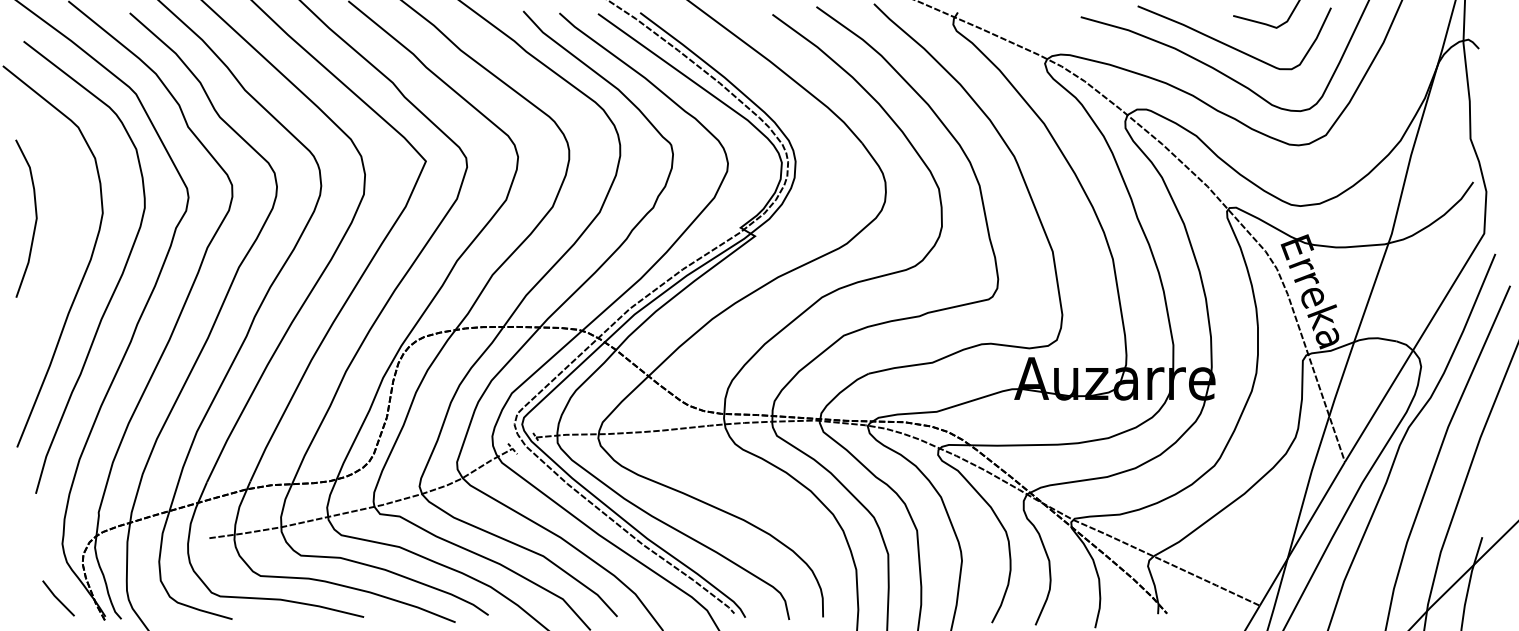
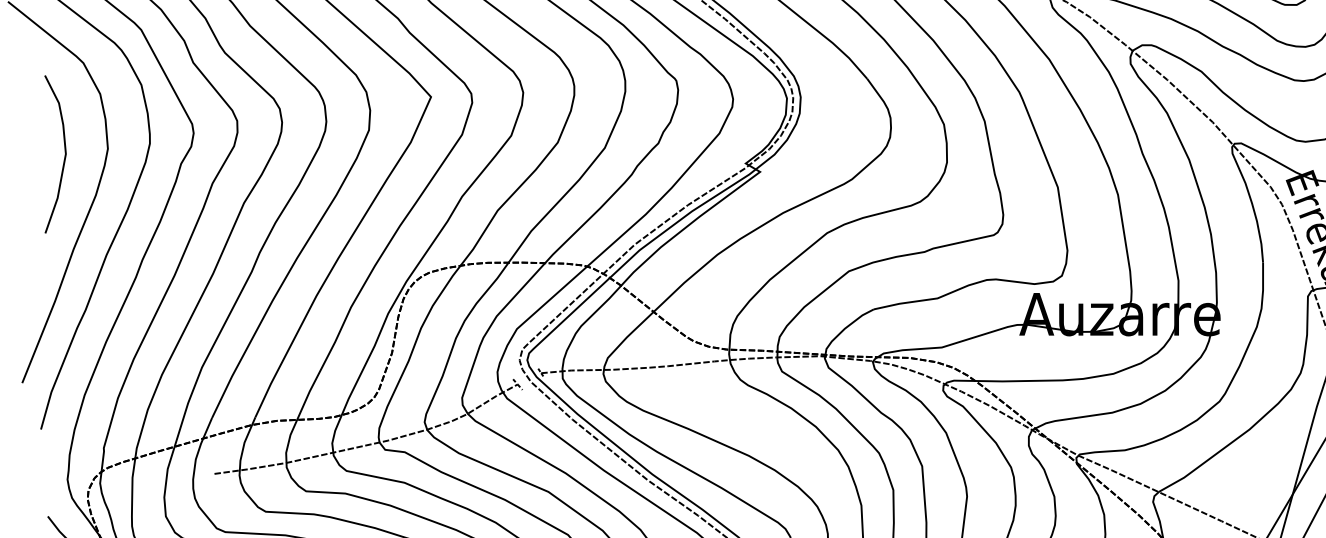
curve: (35, 218) -> (64, 154), moved

